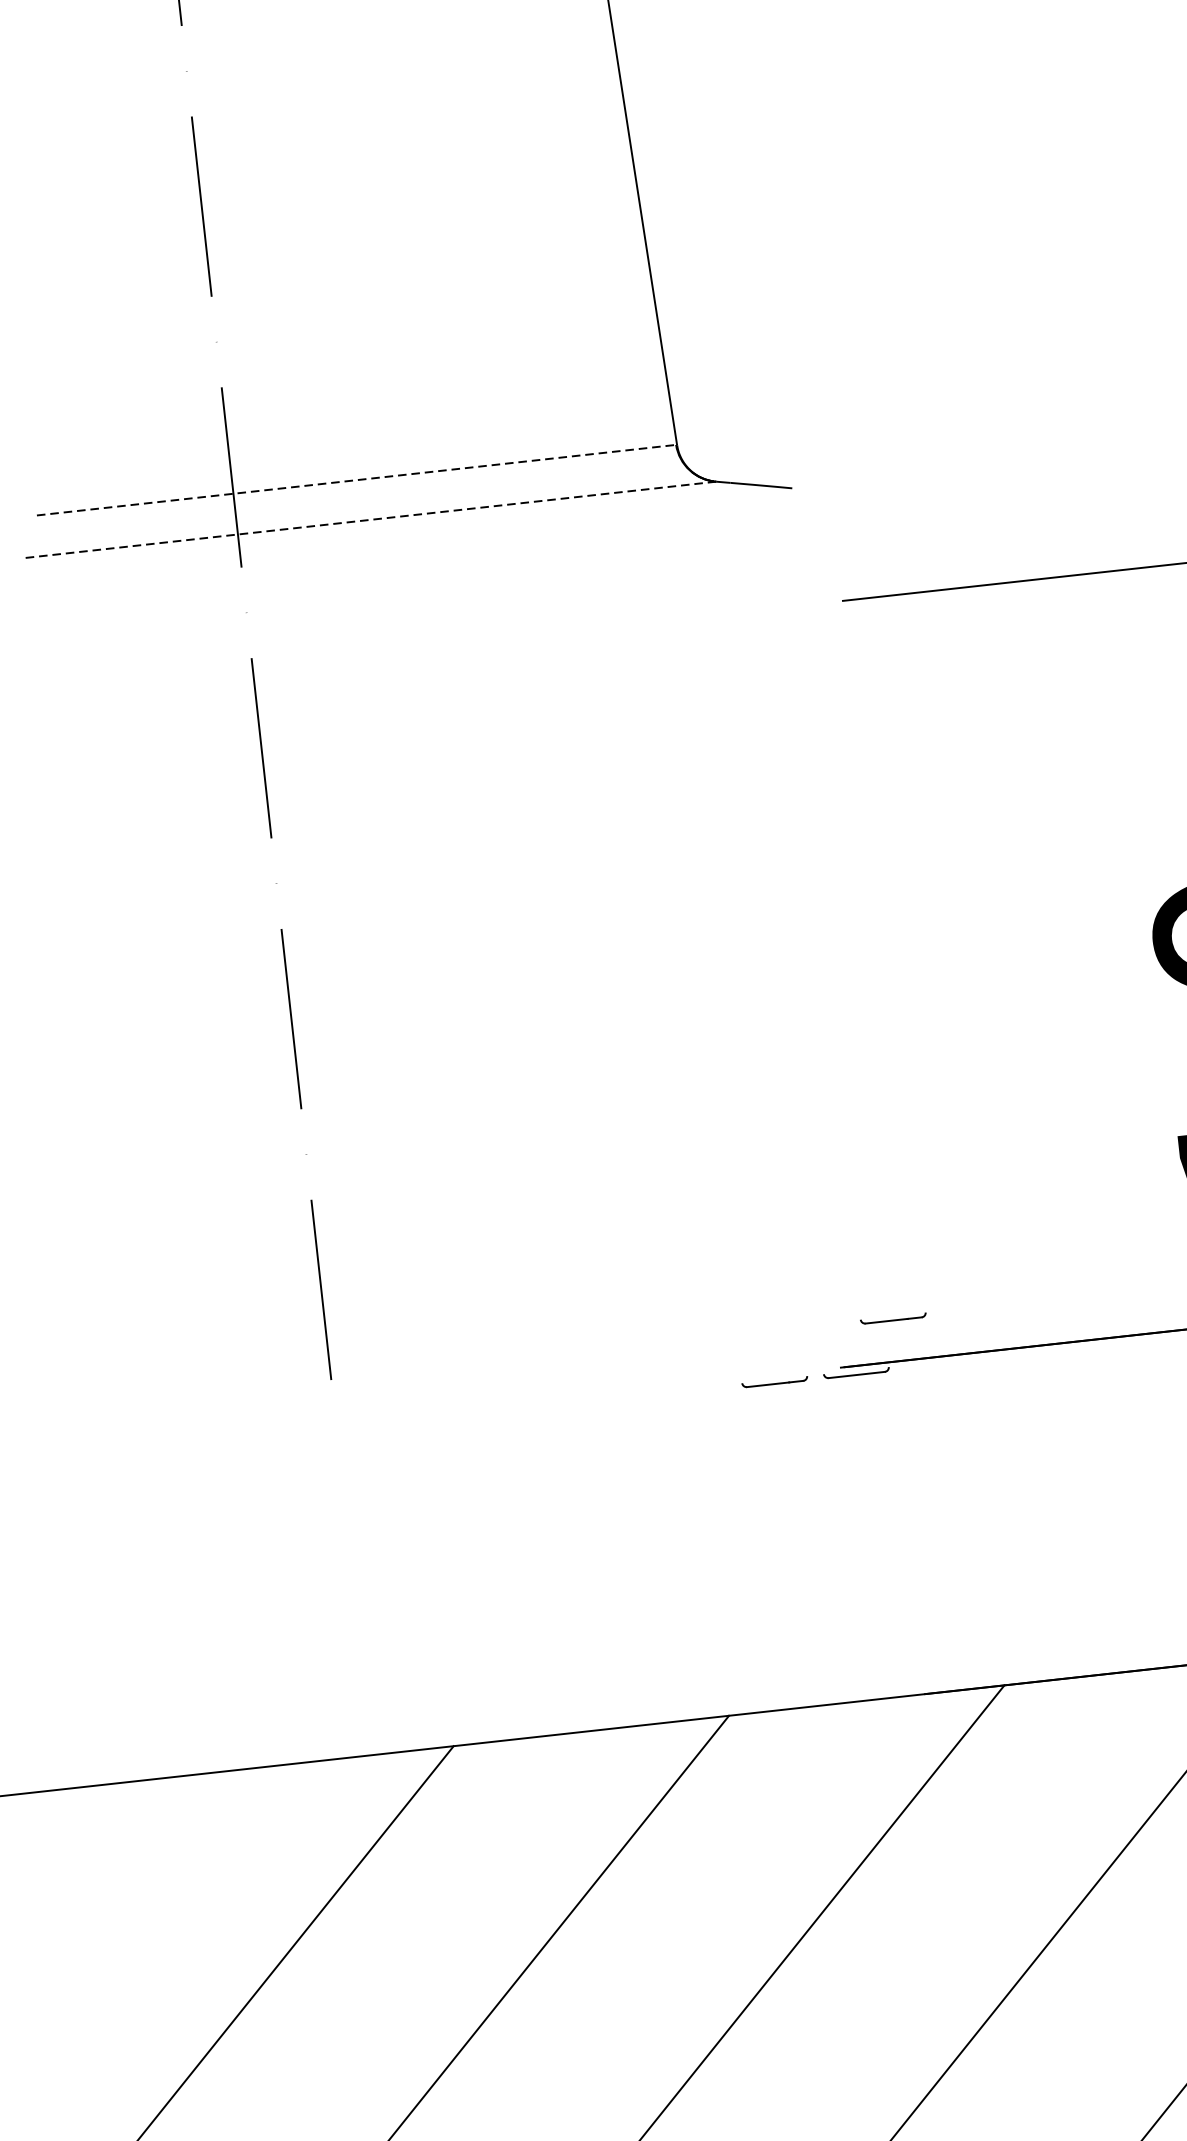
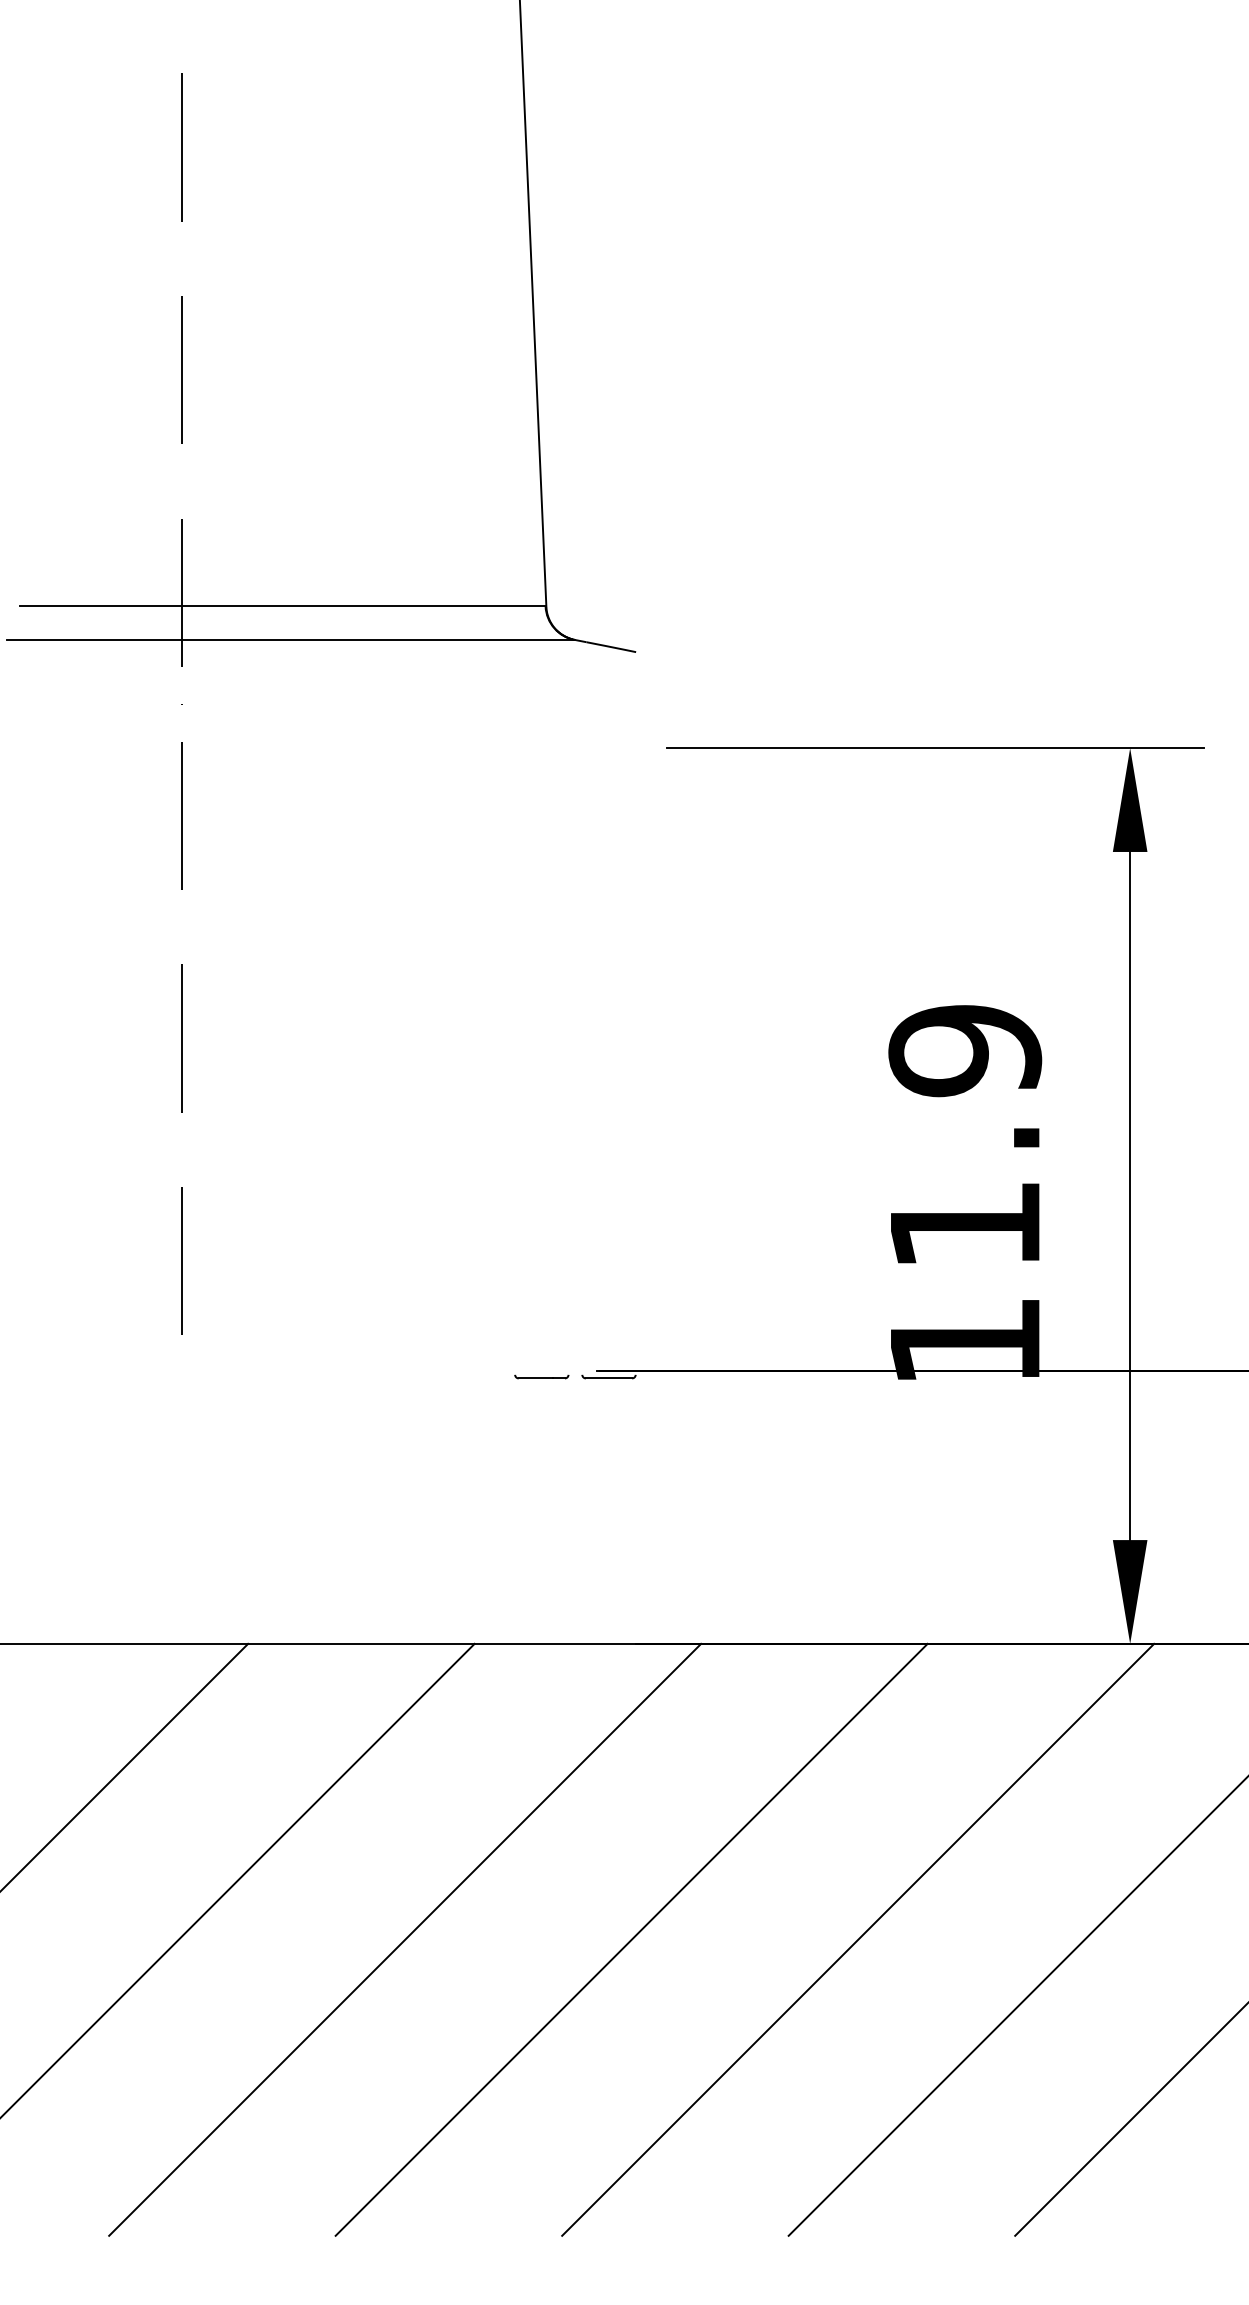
line: (356, 480) -> (282, 606), dashed -> solid
line: (370, 519) -> (290, 639), dashed -> solid
part: (893, 1318) -> (643, 1335), removed

